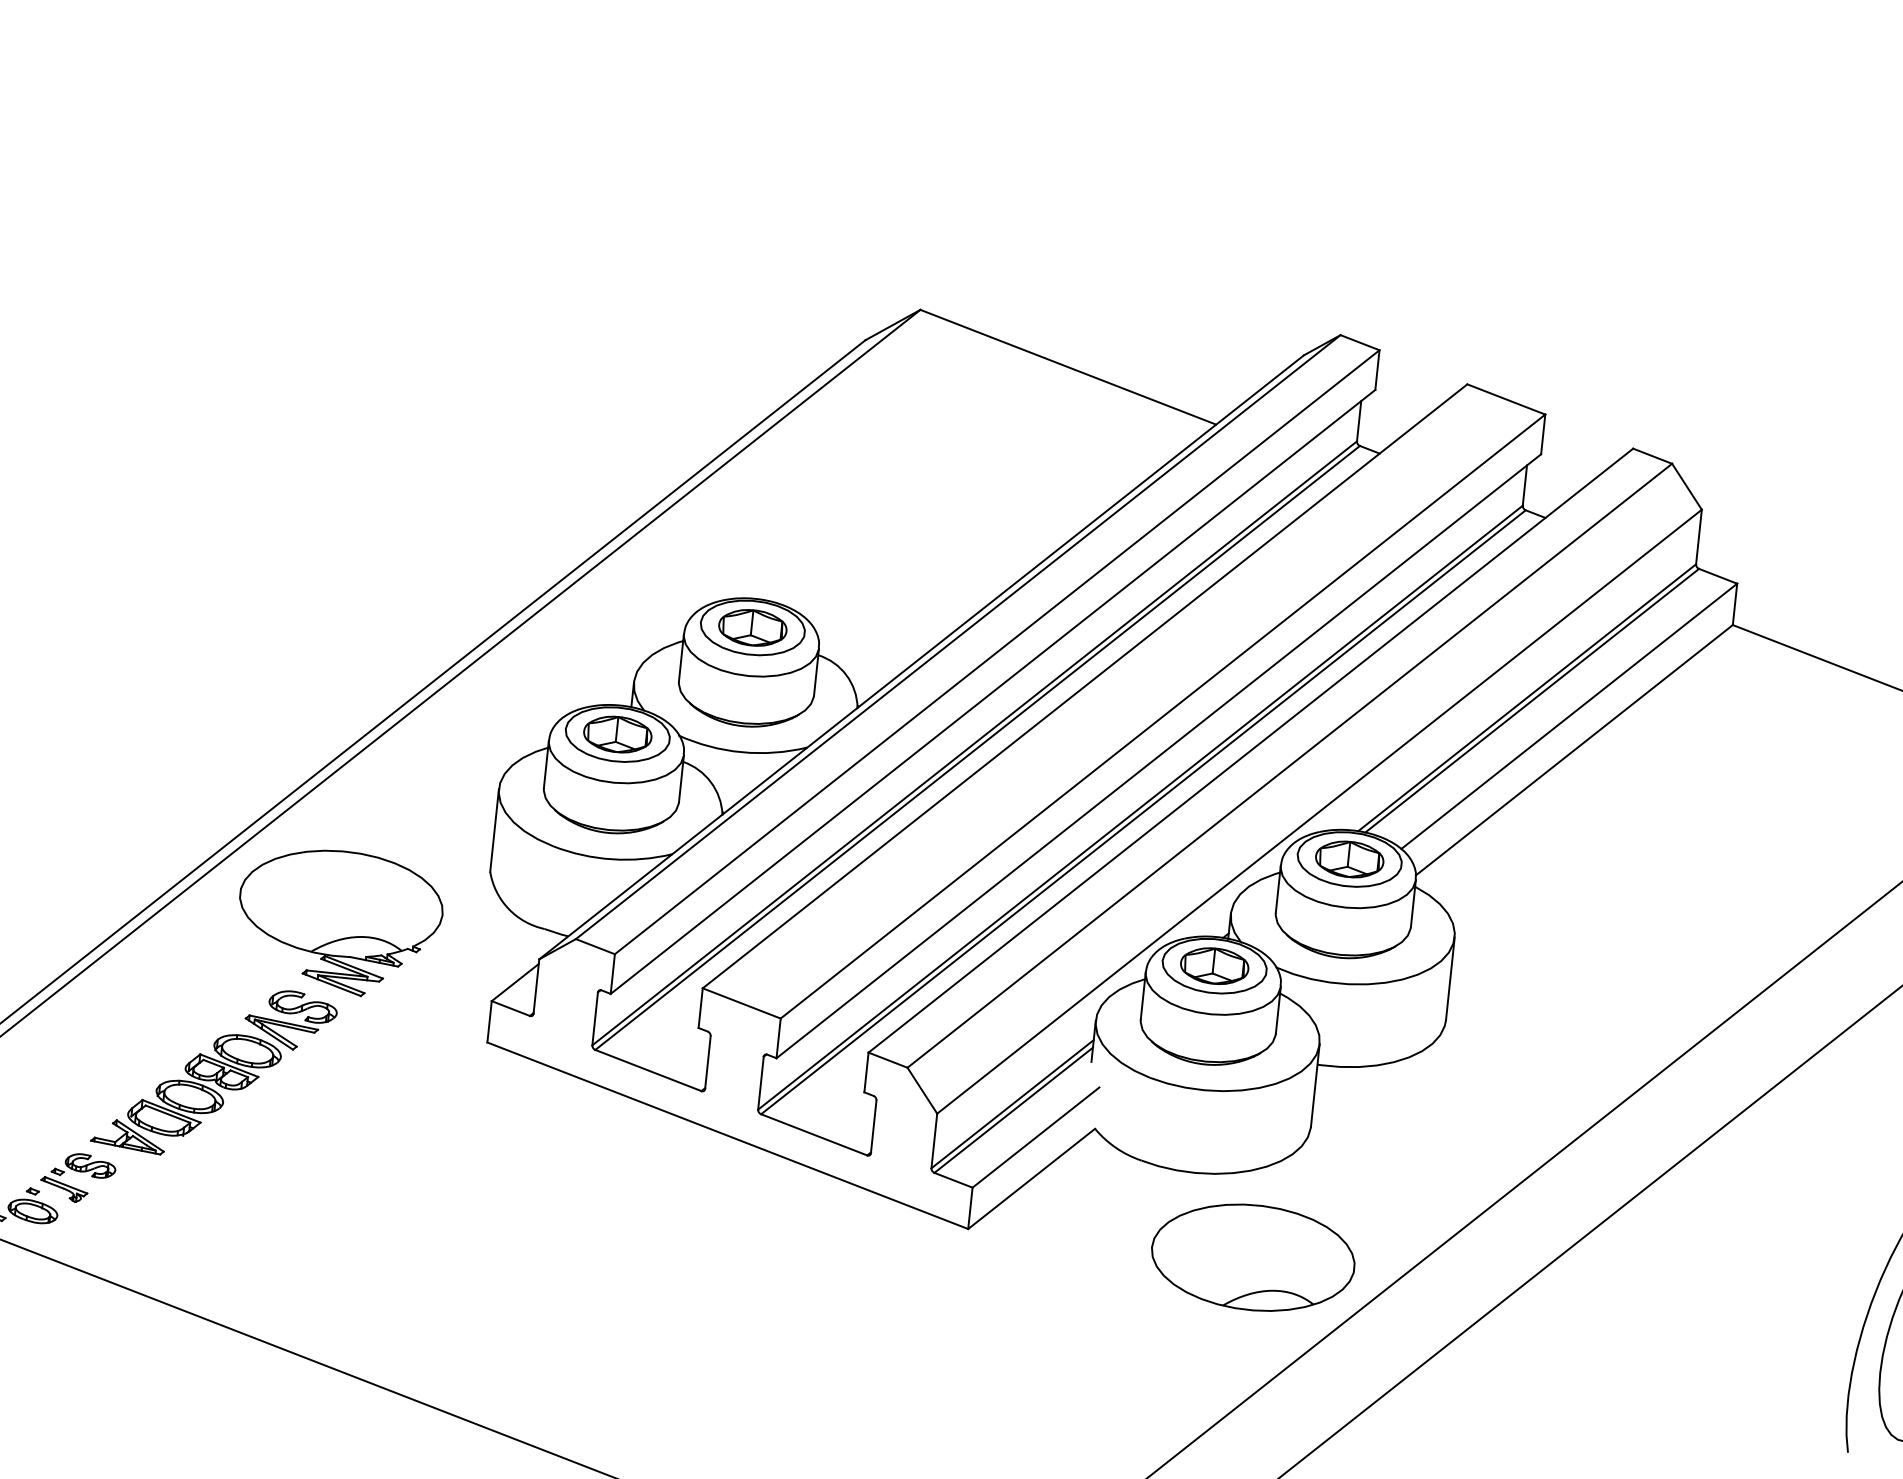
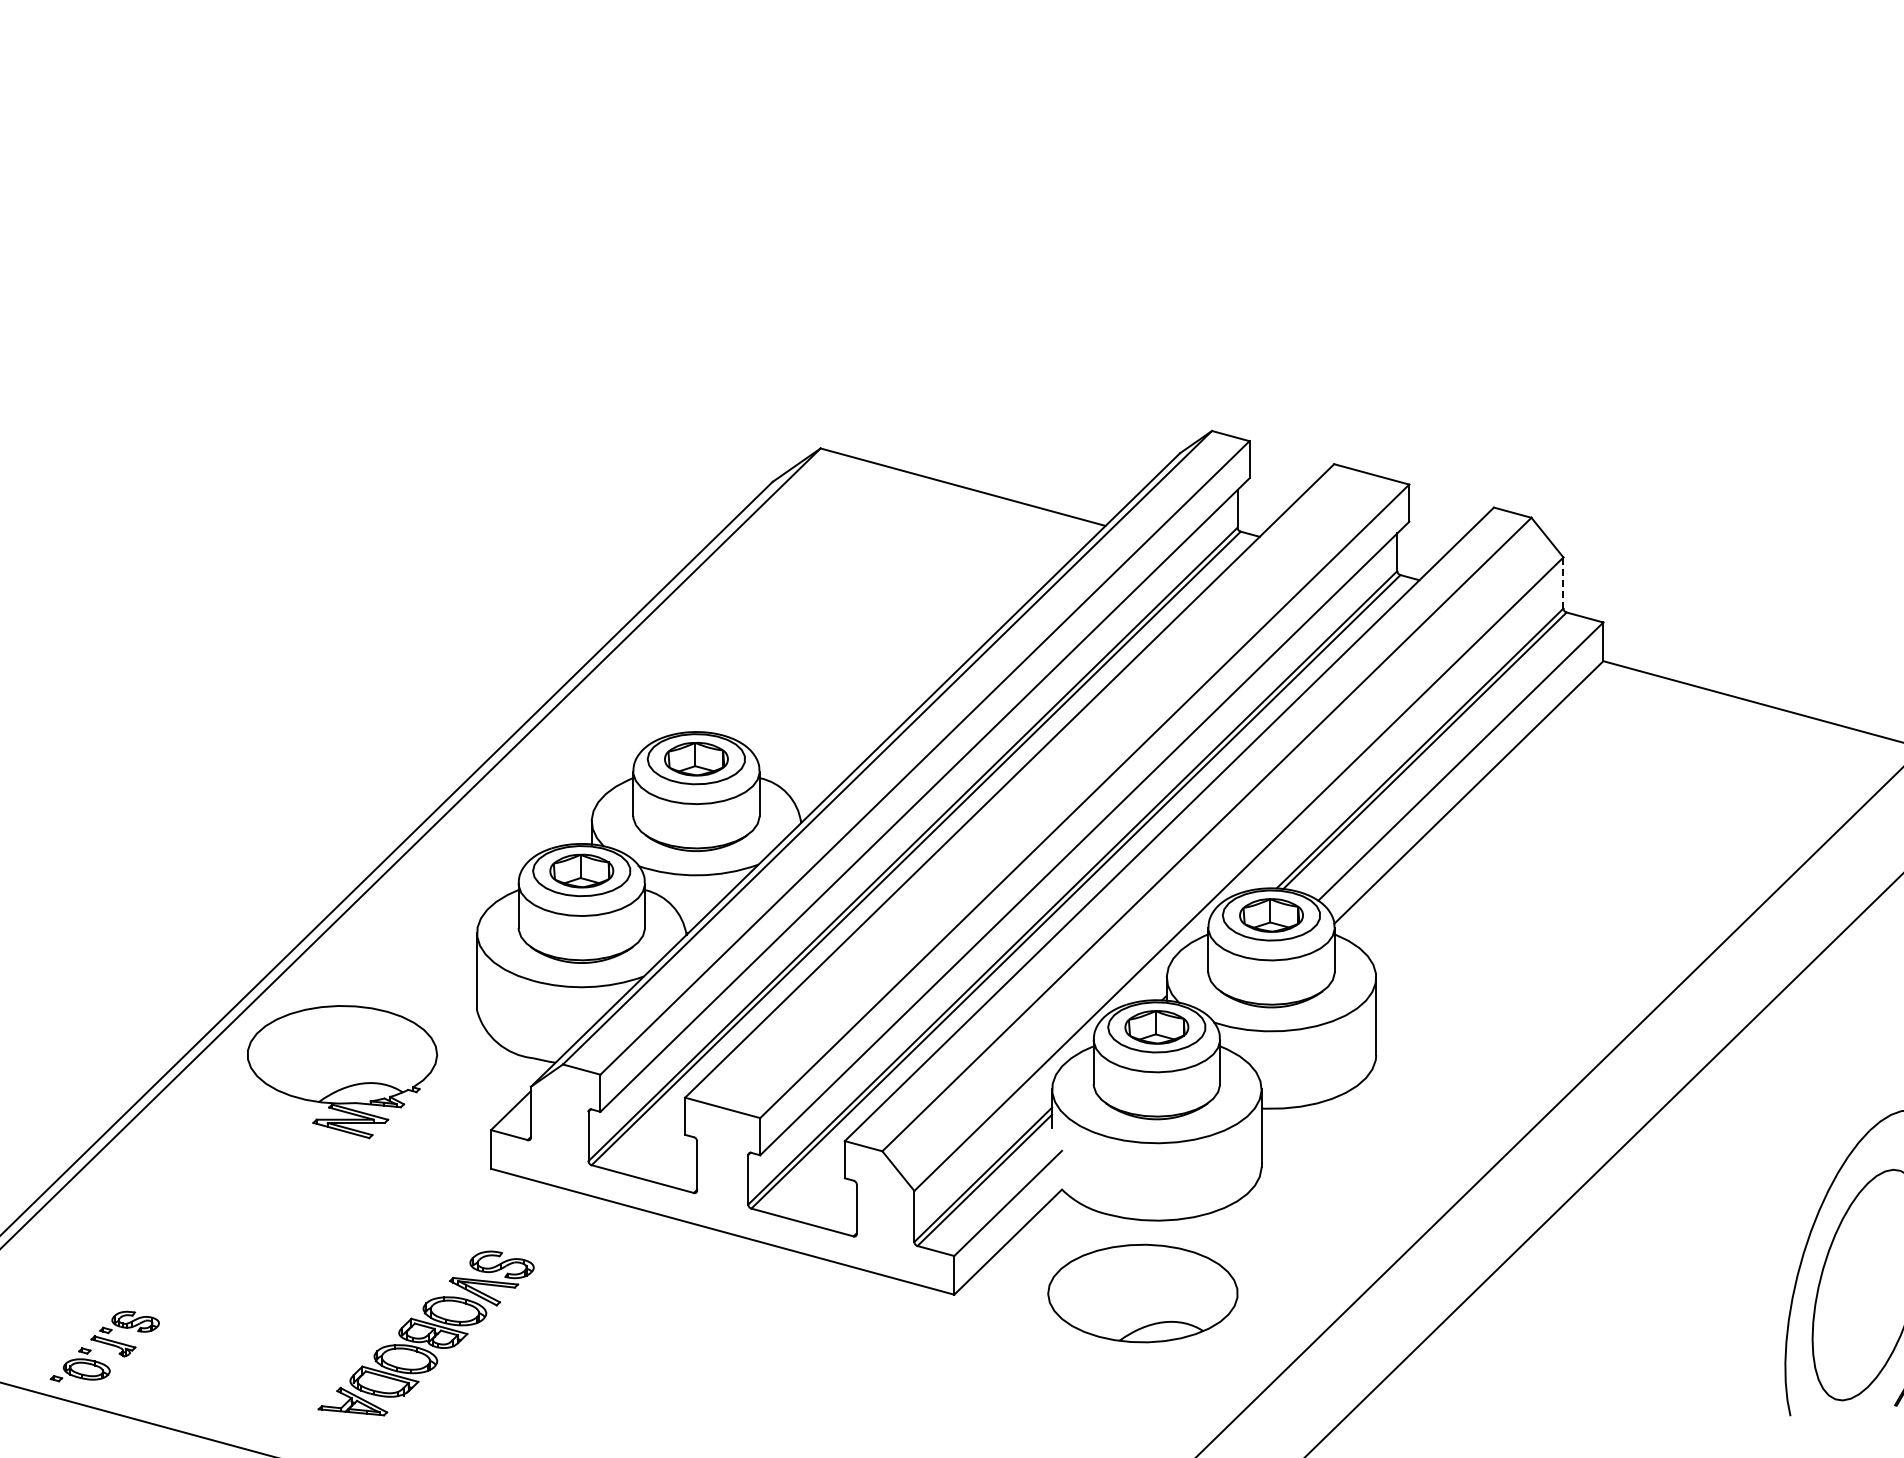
line: (1698, 537) -> (1563, 583), solid -> dashed
part: (213, 1071) -> (425, 1333), moved
part: (1252, 1257) -> (1142, 1293), moved

